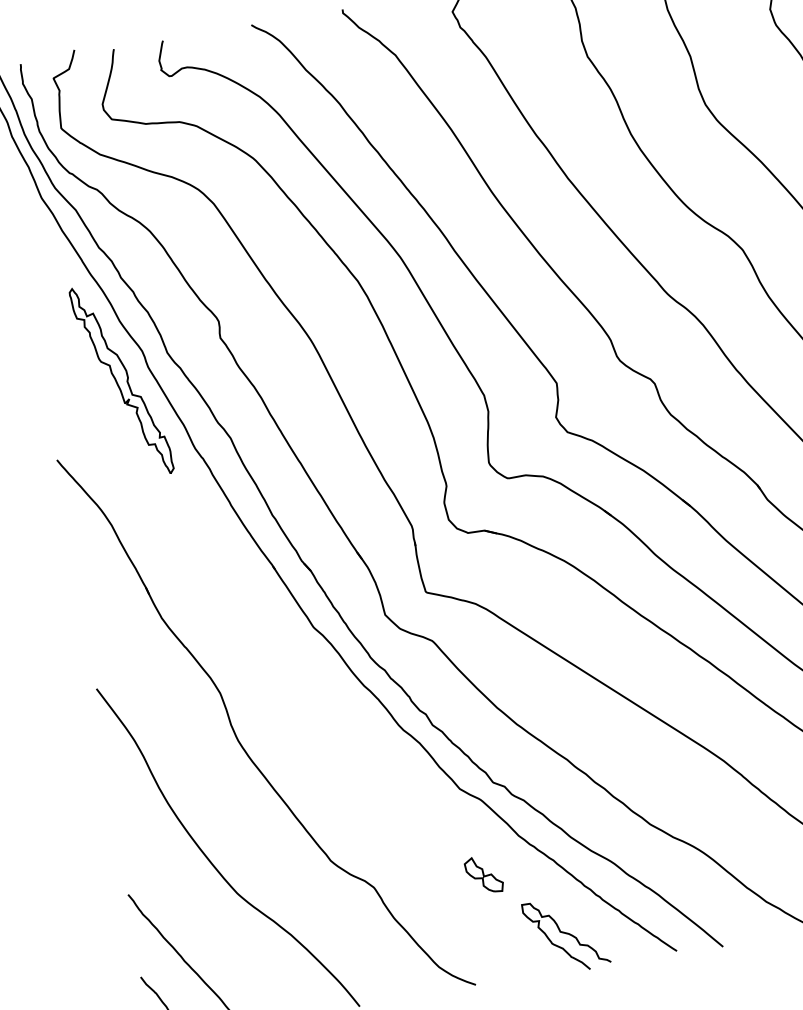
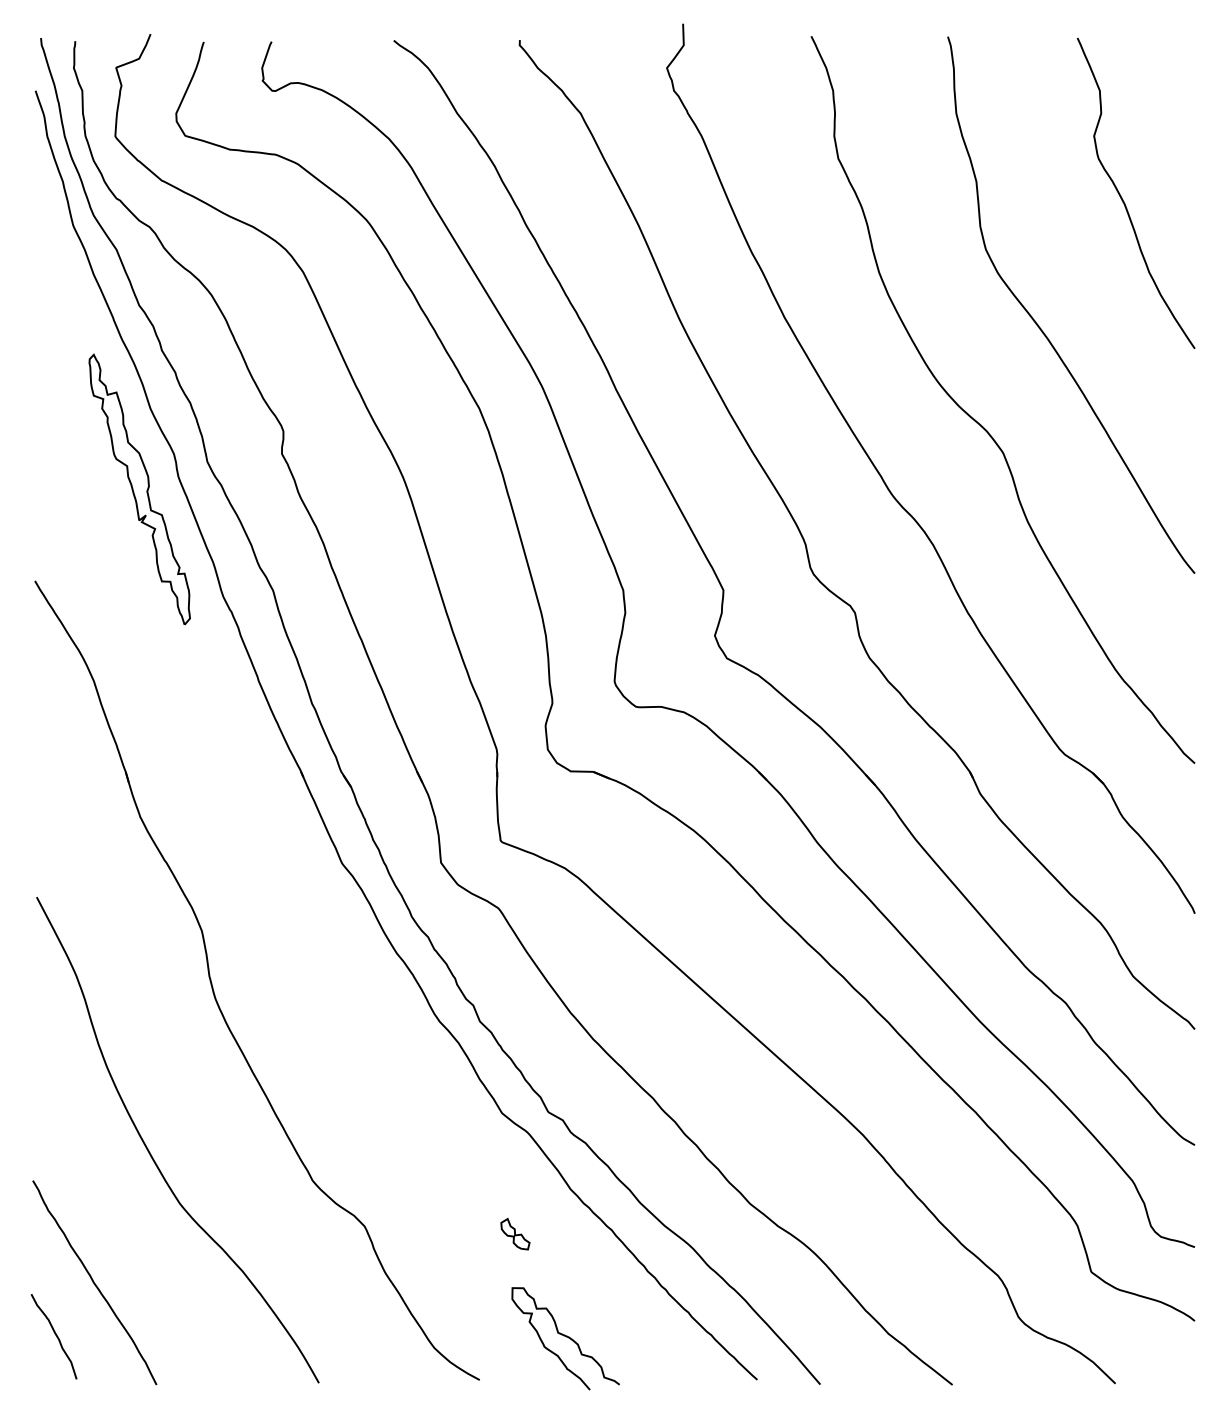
part: (484, 874) -> (515, 1233), size x0.6
curve: (567, 934) -> (566, 1337), moved

